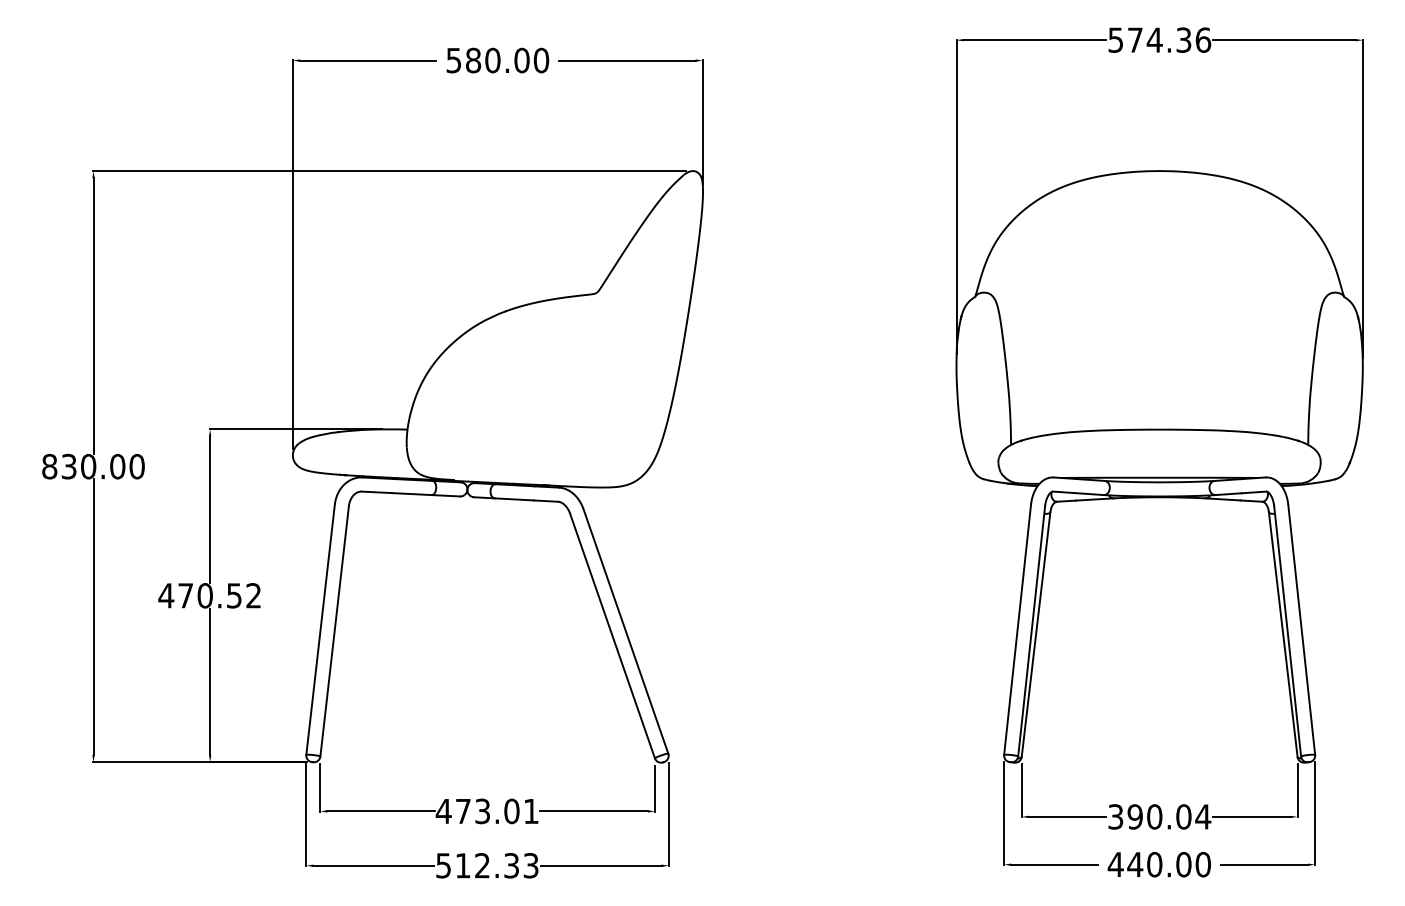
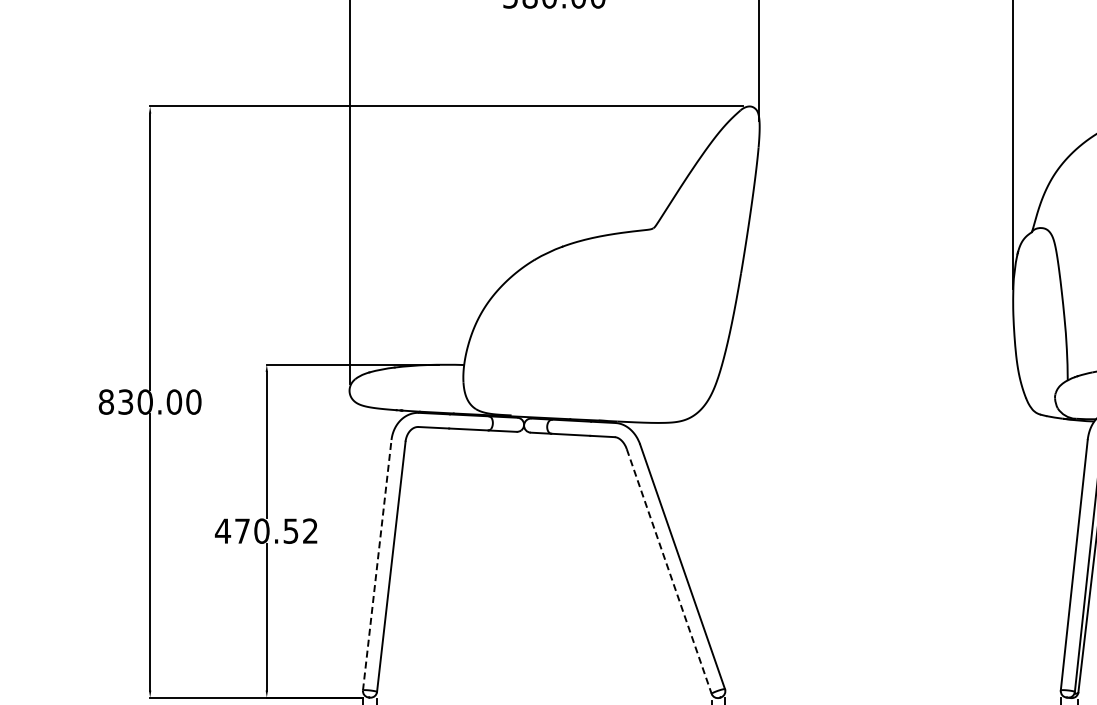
line: (320, 629) -> (377, 564), solid -> dashed
line: (612, 636) -> (669, 571), solid -> dashed

